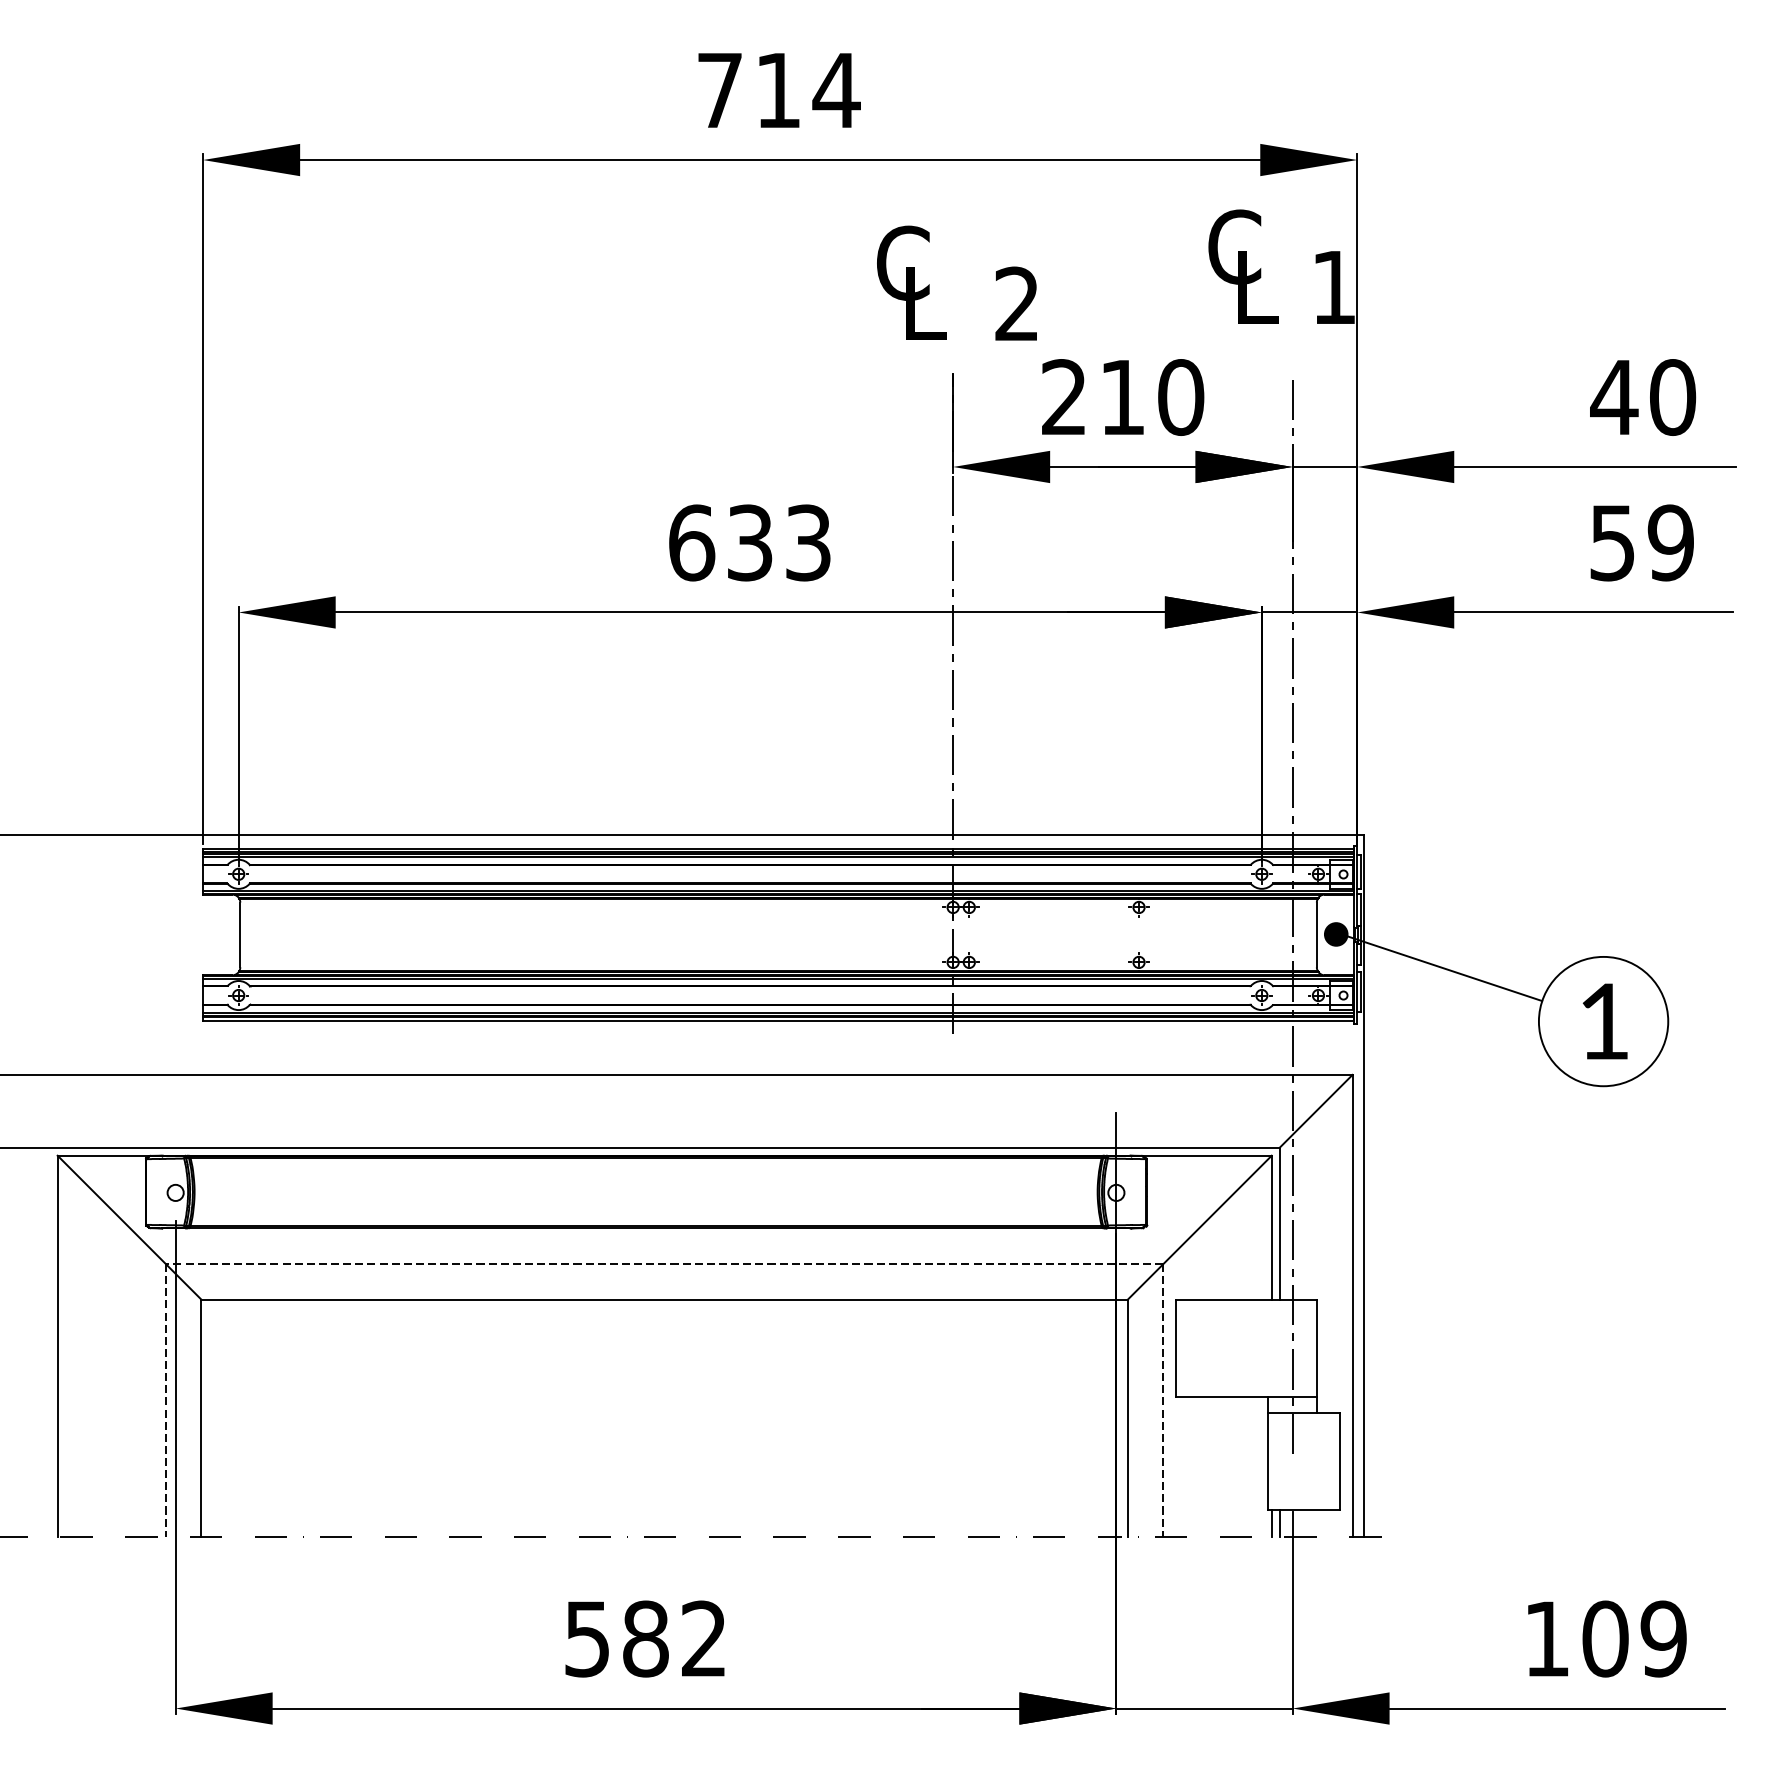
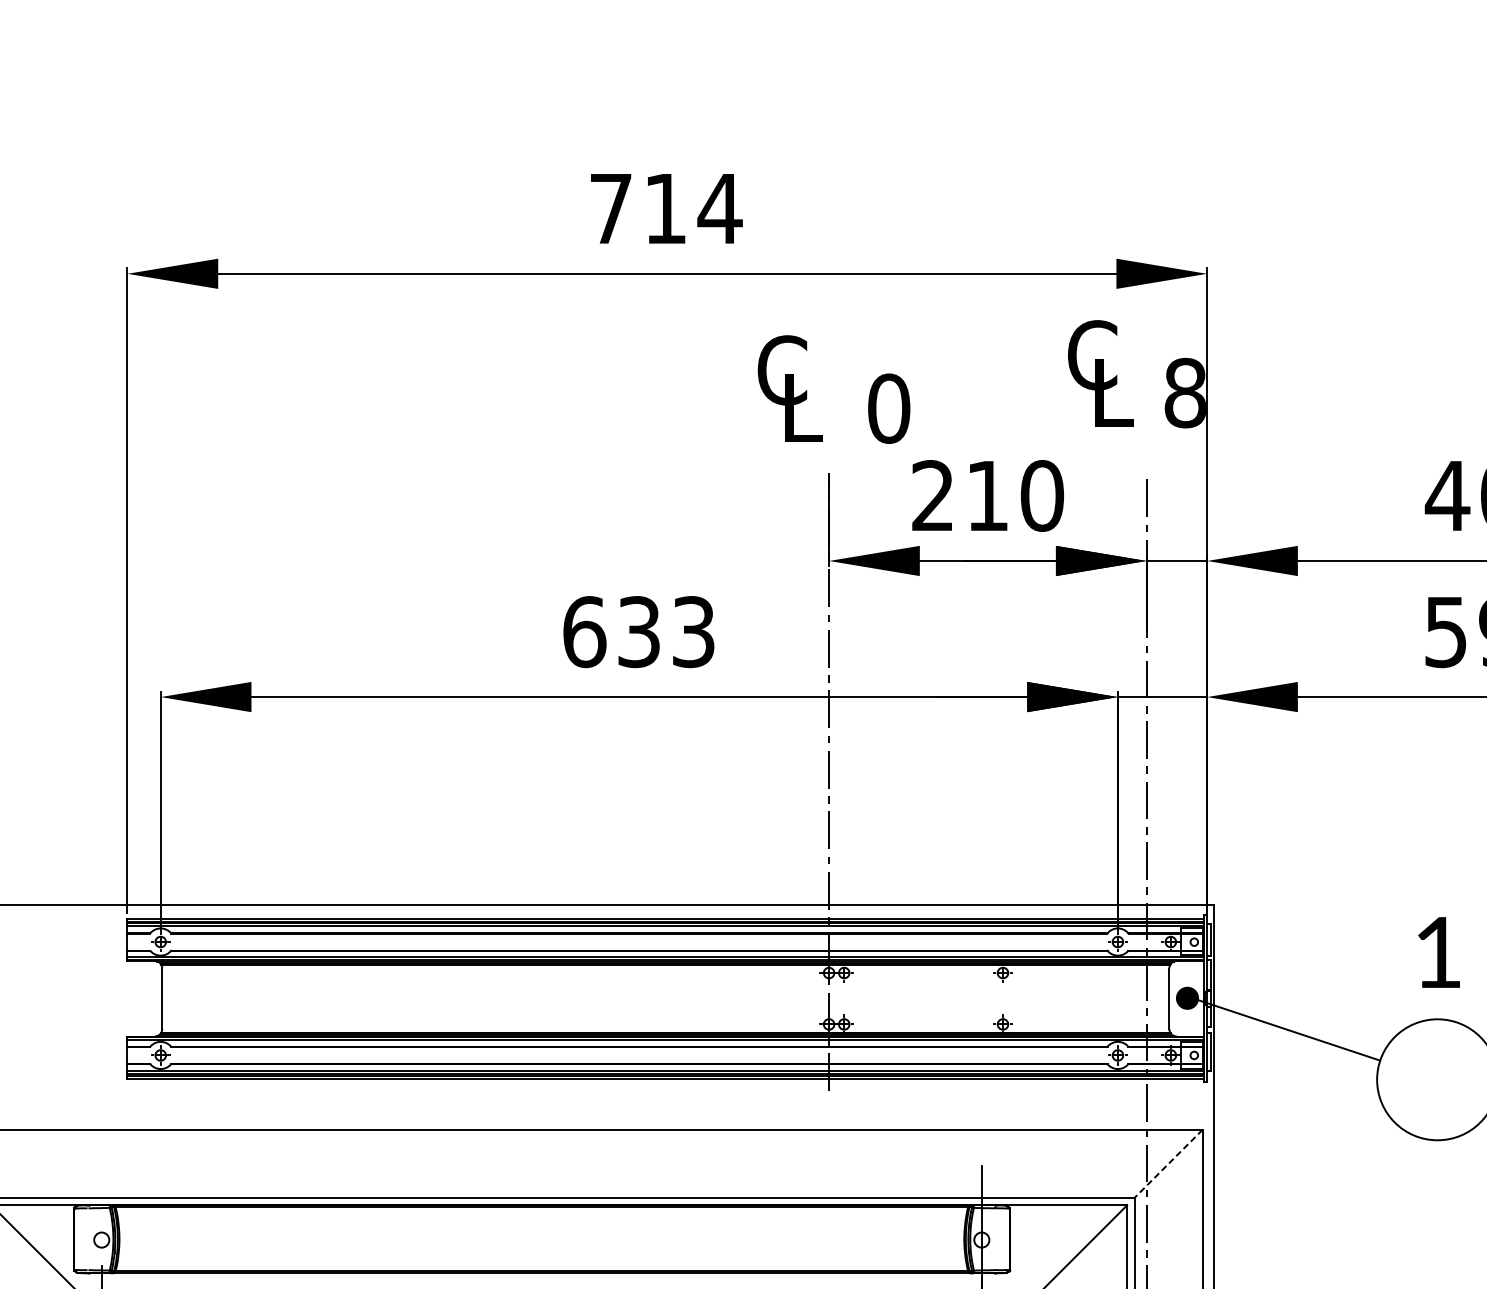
text: (1333, 287) -> (1184, 393), 1 -> 8
text: (1016, 303) -> (888, 408), 2 -> 0
text: (1604, 1021) -> (1438, 952), moved
line: (1315, 1111) -> (1168, 1163), solid -> dashed

